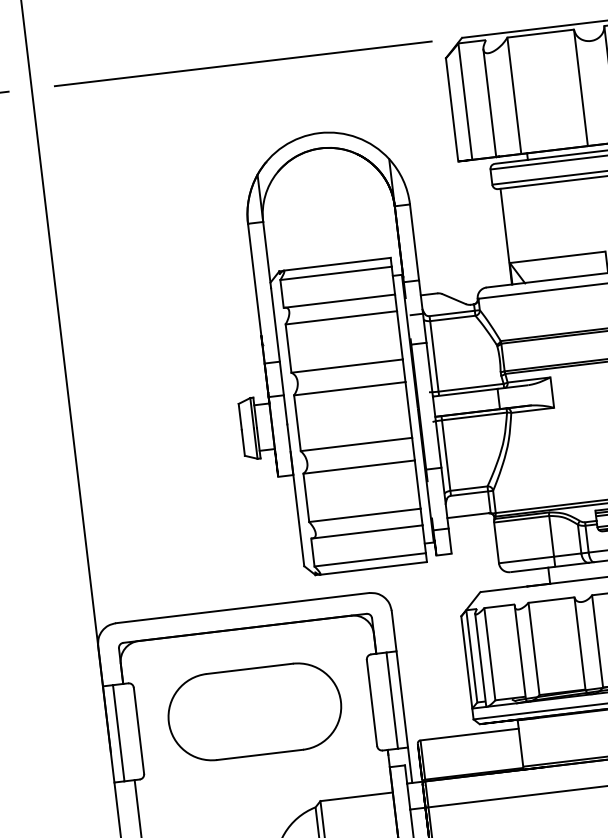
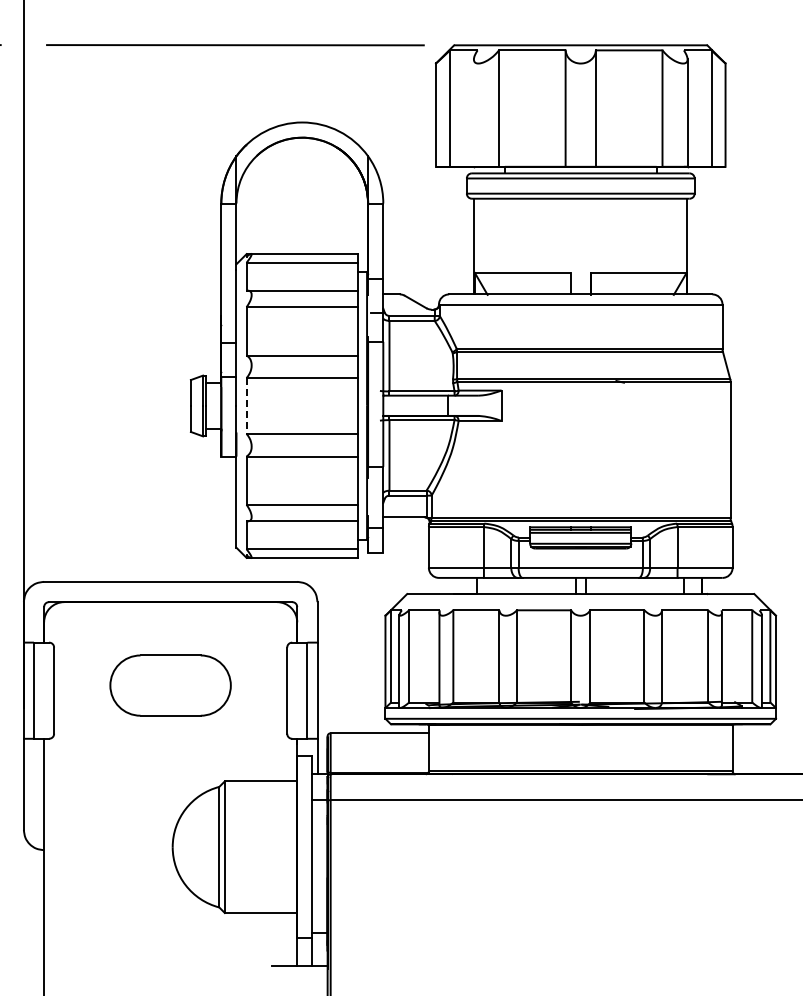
line: (489, 102) -> (473, 112), removed
line: (297, 423) -> (246, 406), solid -> dashed
part: (254, 711) -> (170, 685), size x0.7

